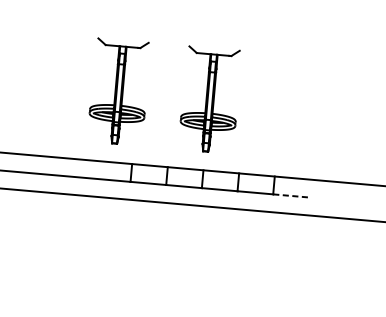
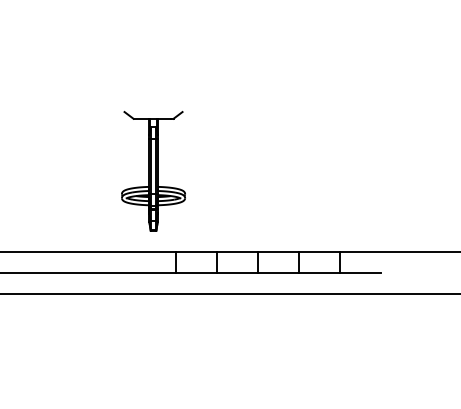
part: (210, 100) -> (258, 171), removed
line: (290, 195) -> (360, 272), dashed -> solid

